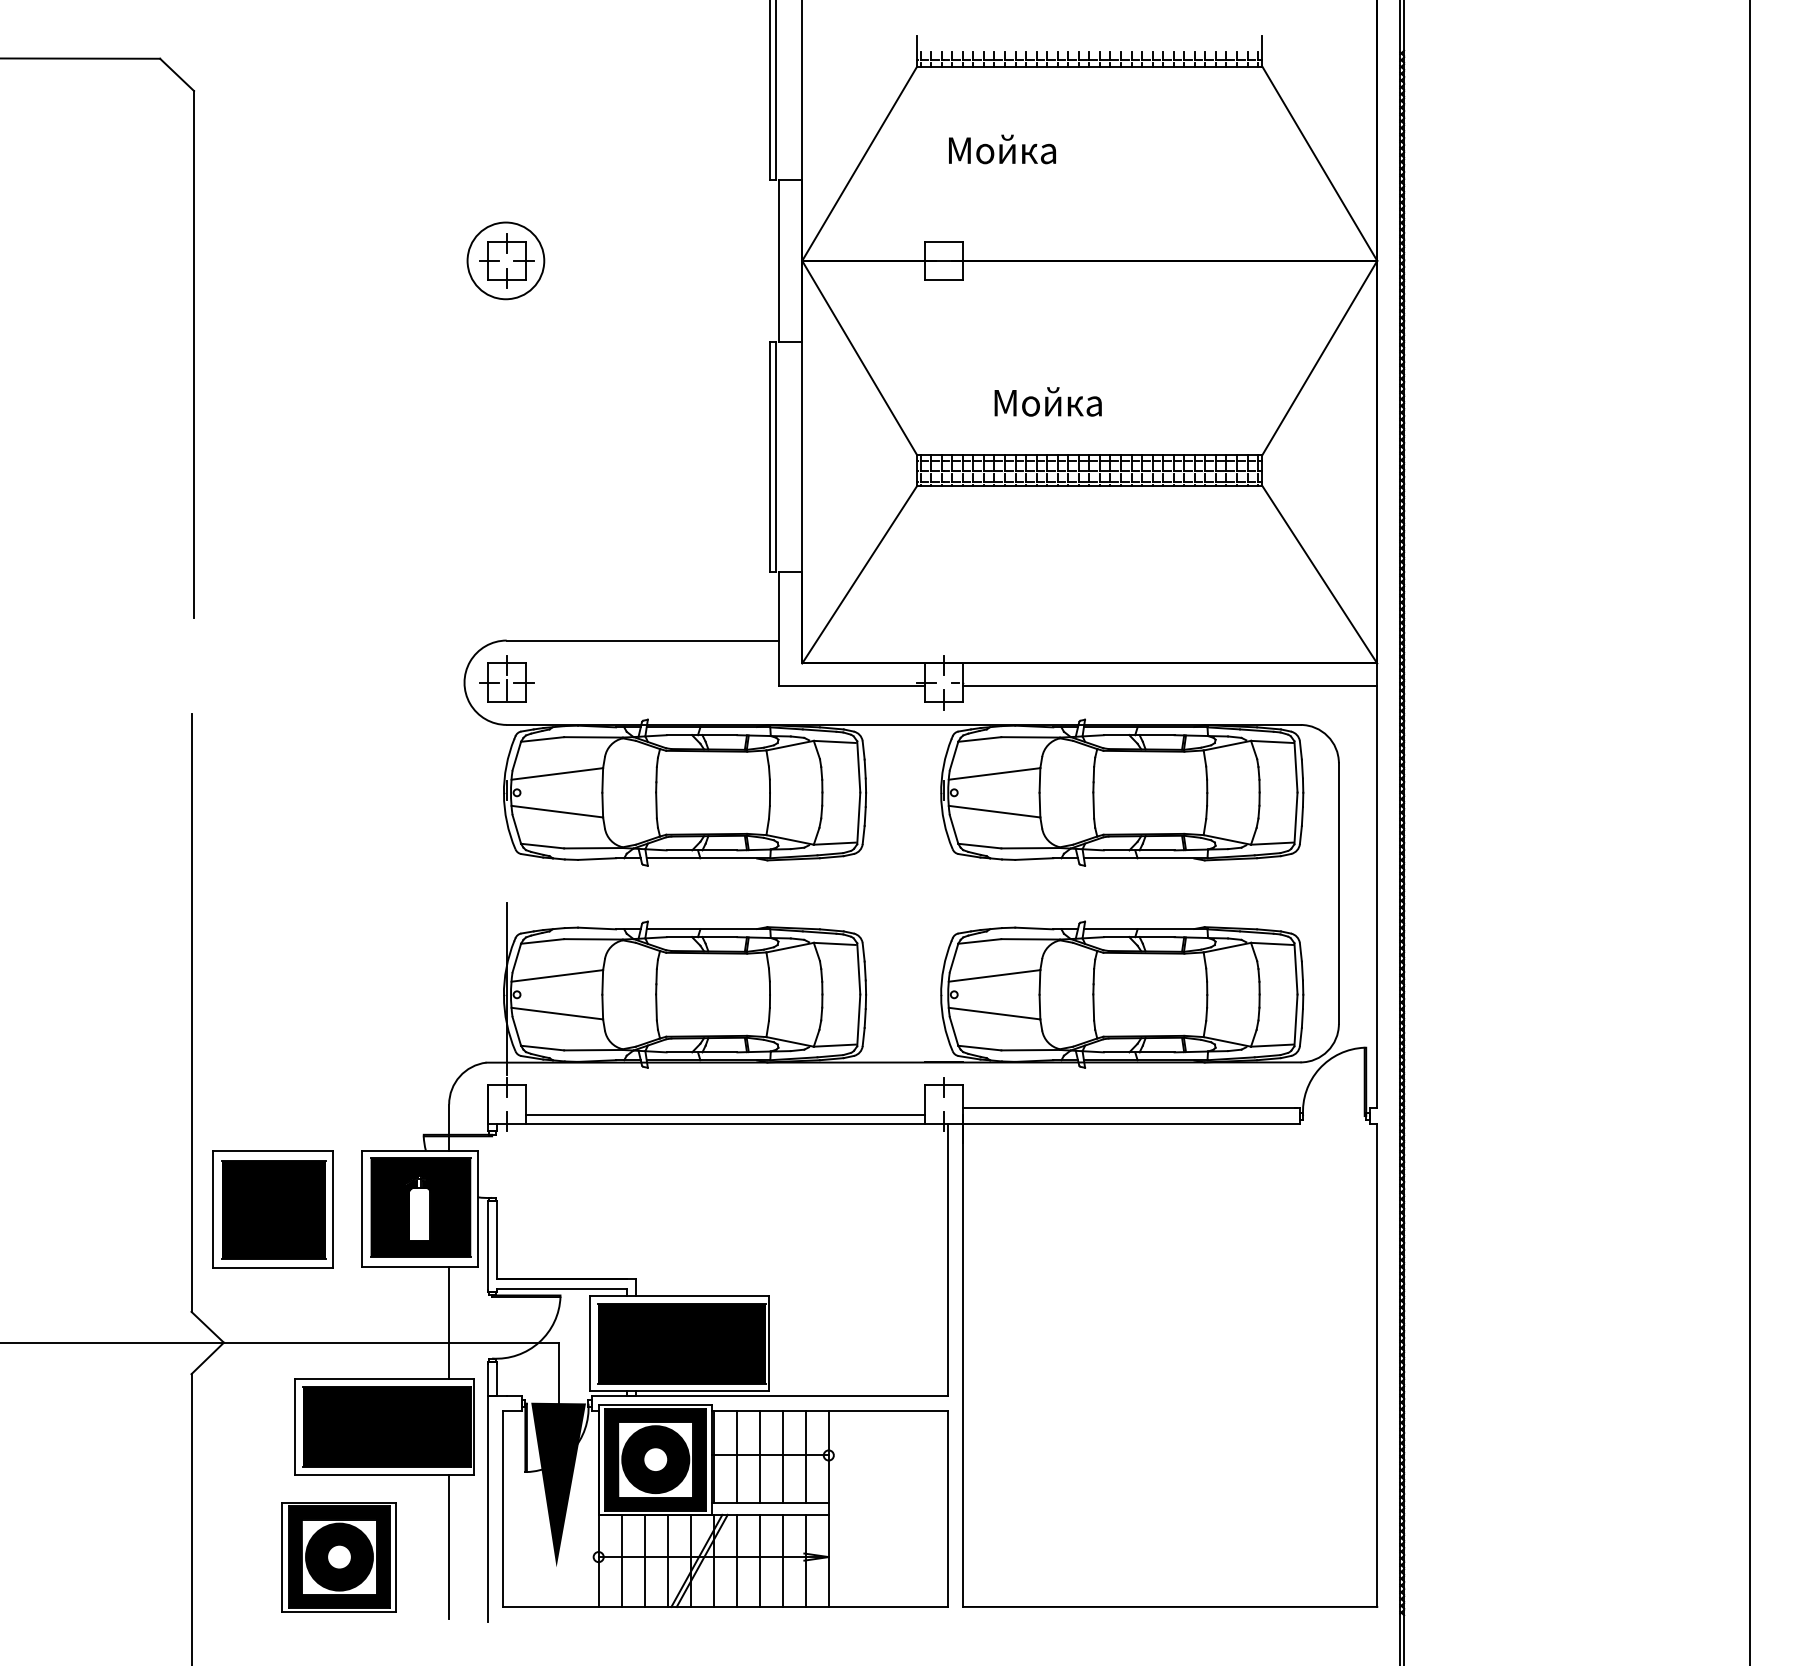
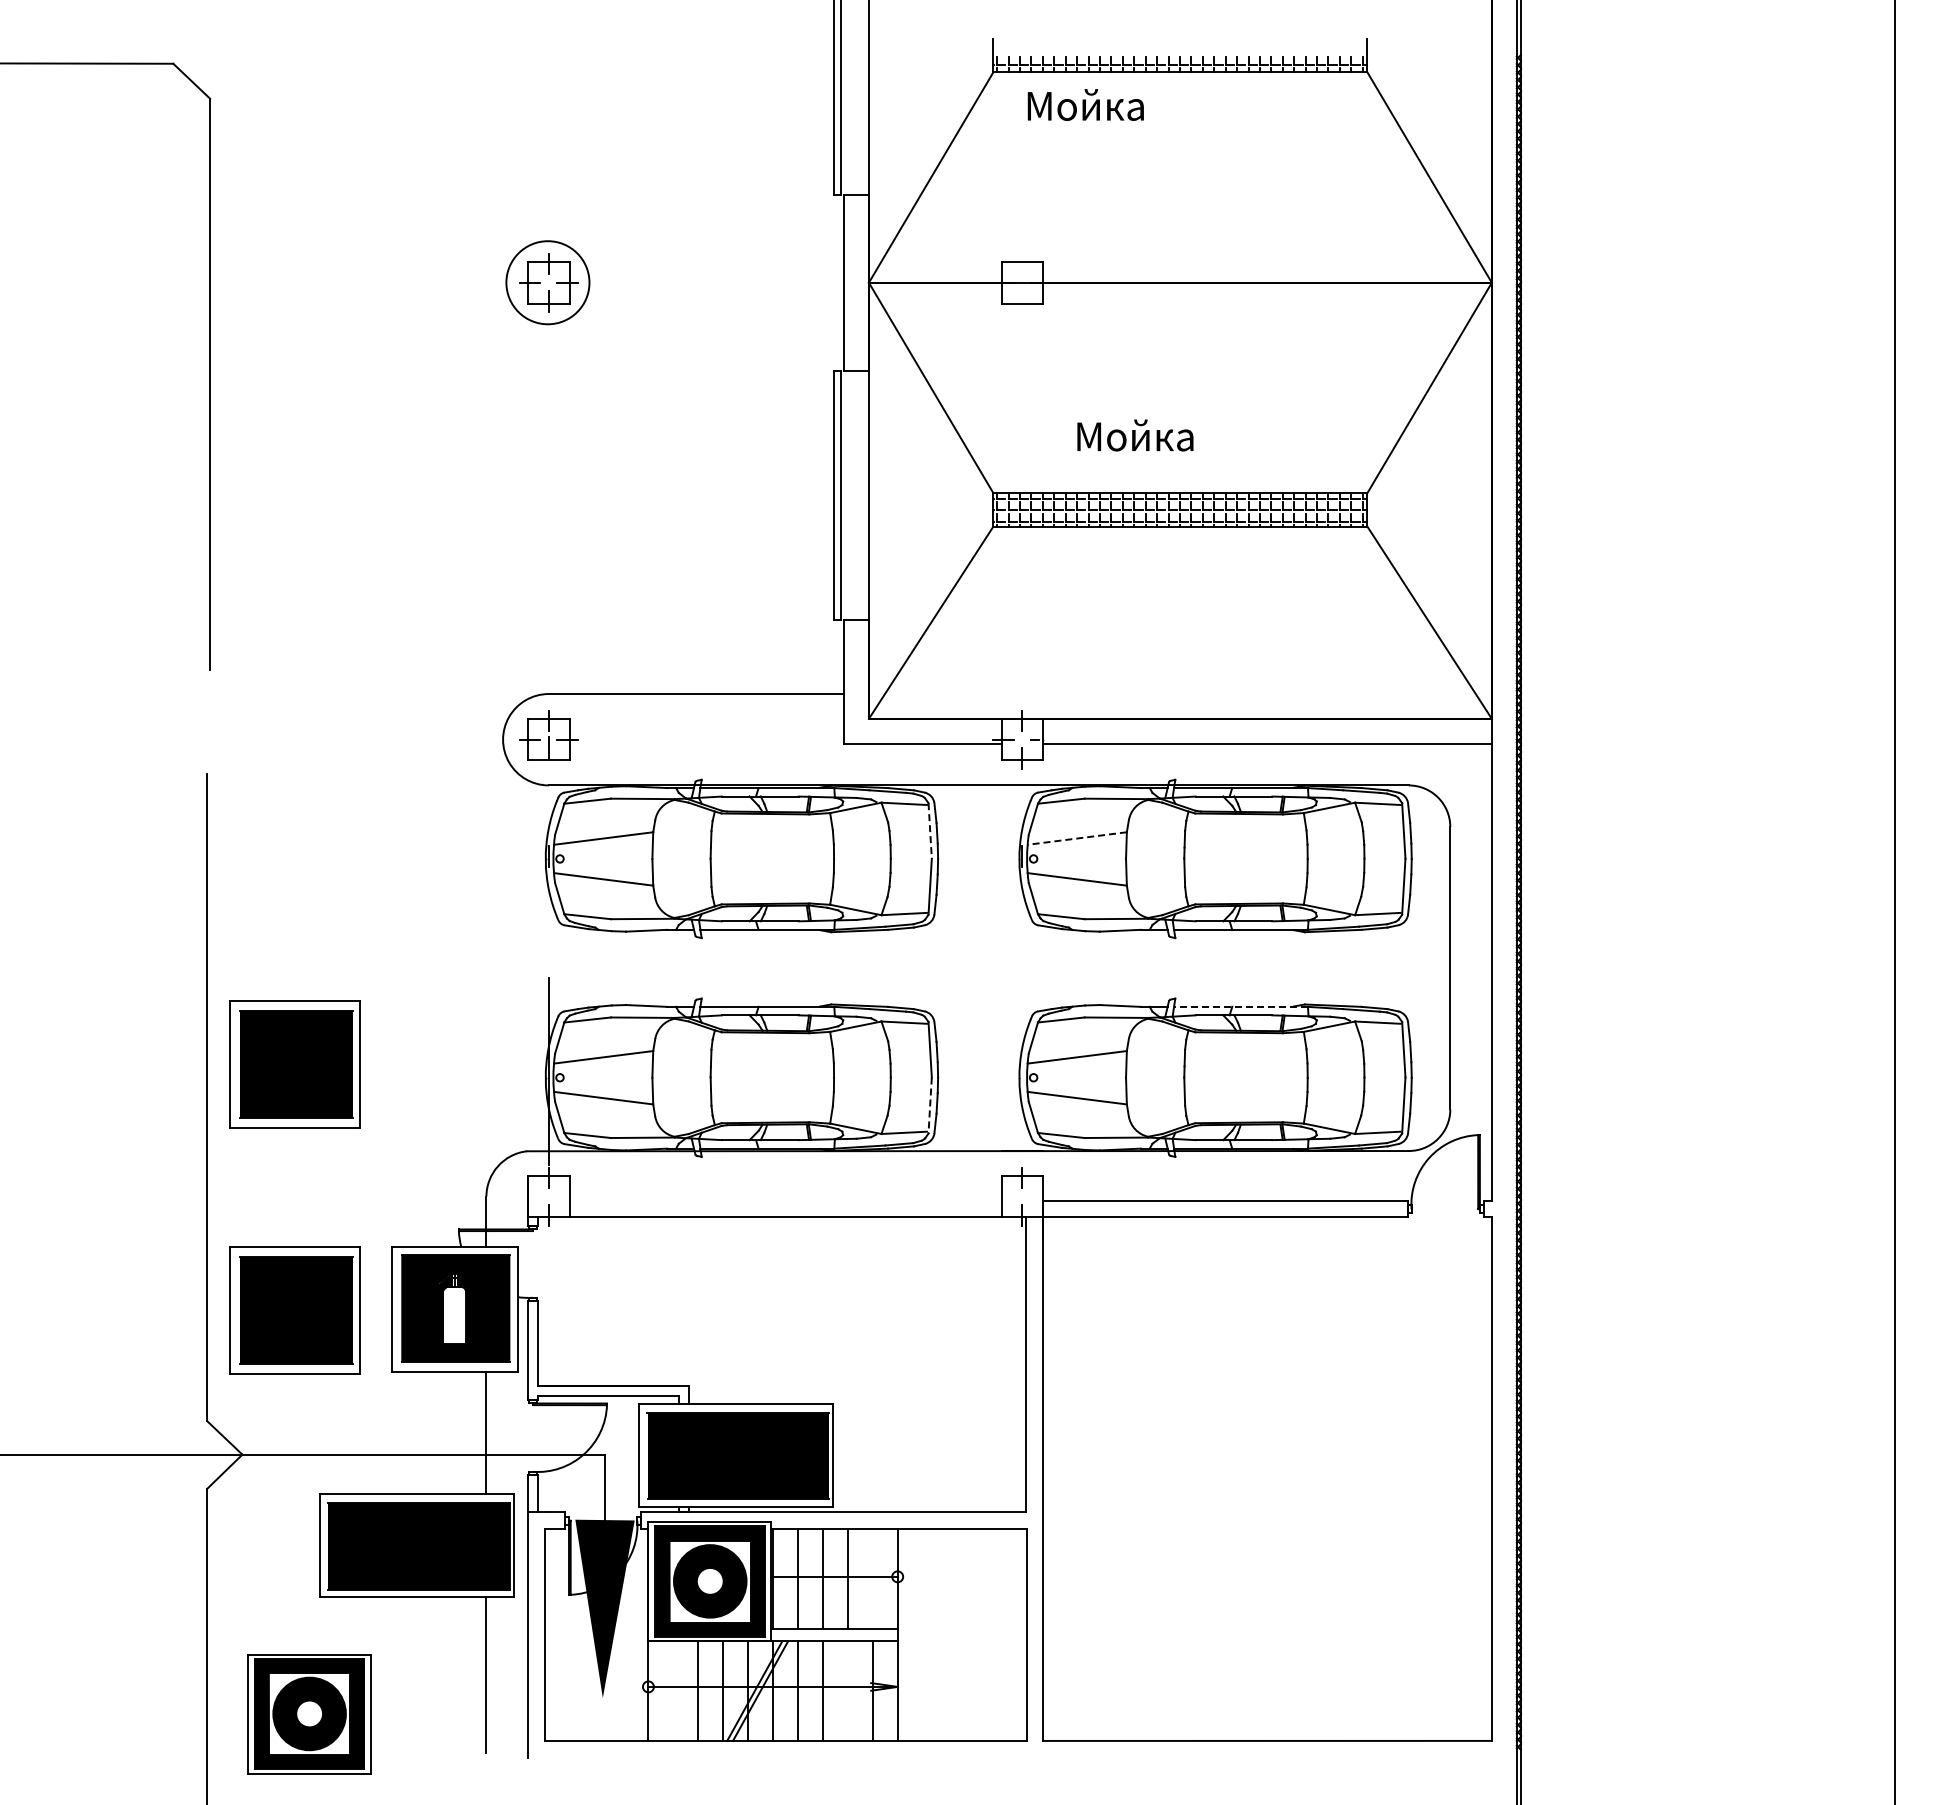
text: (1002, 148) -> (1085, 104), moved
line: (859, 766) -> (930, 830), solid -> dashed
line: (993, 773) -> (1076, 838), solid -> dashed
line: (1146, 929) -> (1241, 1006), solid -> dashed
part: (271, 982) -> (294, 1064), added
line: (859, 1021) -> (930, 1106), solid -> dashed
line: (725, 1114) -> (785, 1207), removed
line: (805, 1457) -> (872, 1578), removed
part: (339, 1557) -> (309, 1714), moved
line: (621, 1560) -> (673, 1690), removed
line: (782, 1560) -> (847, 1690), removed

